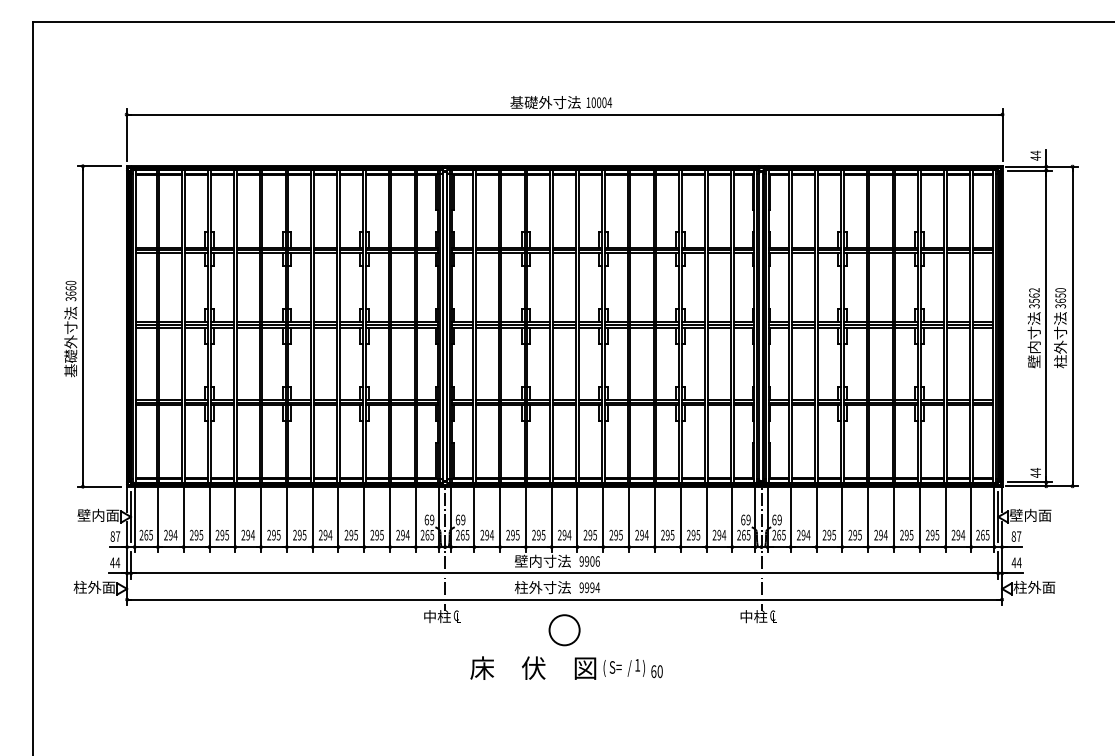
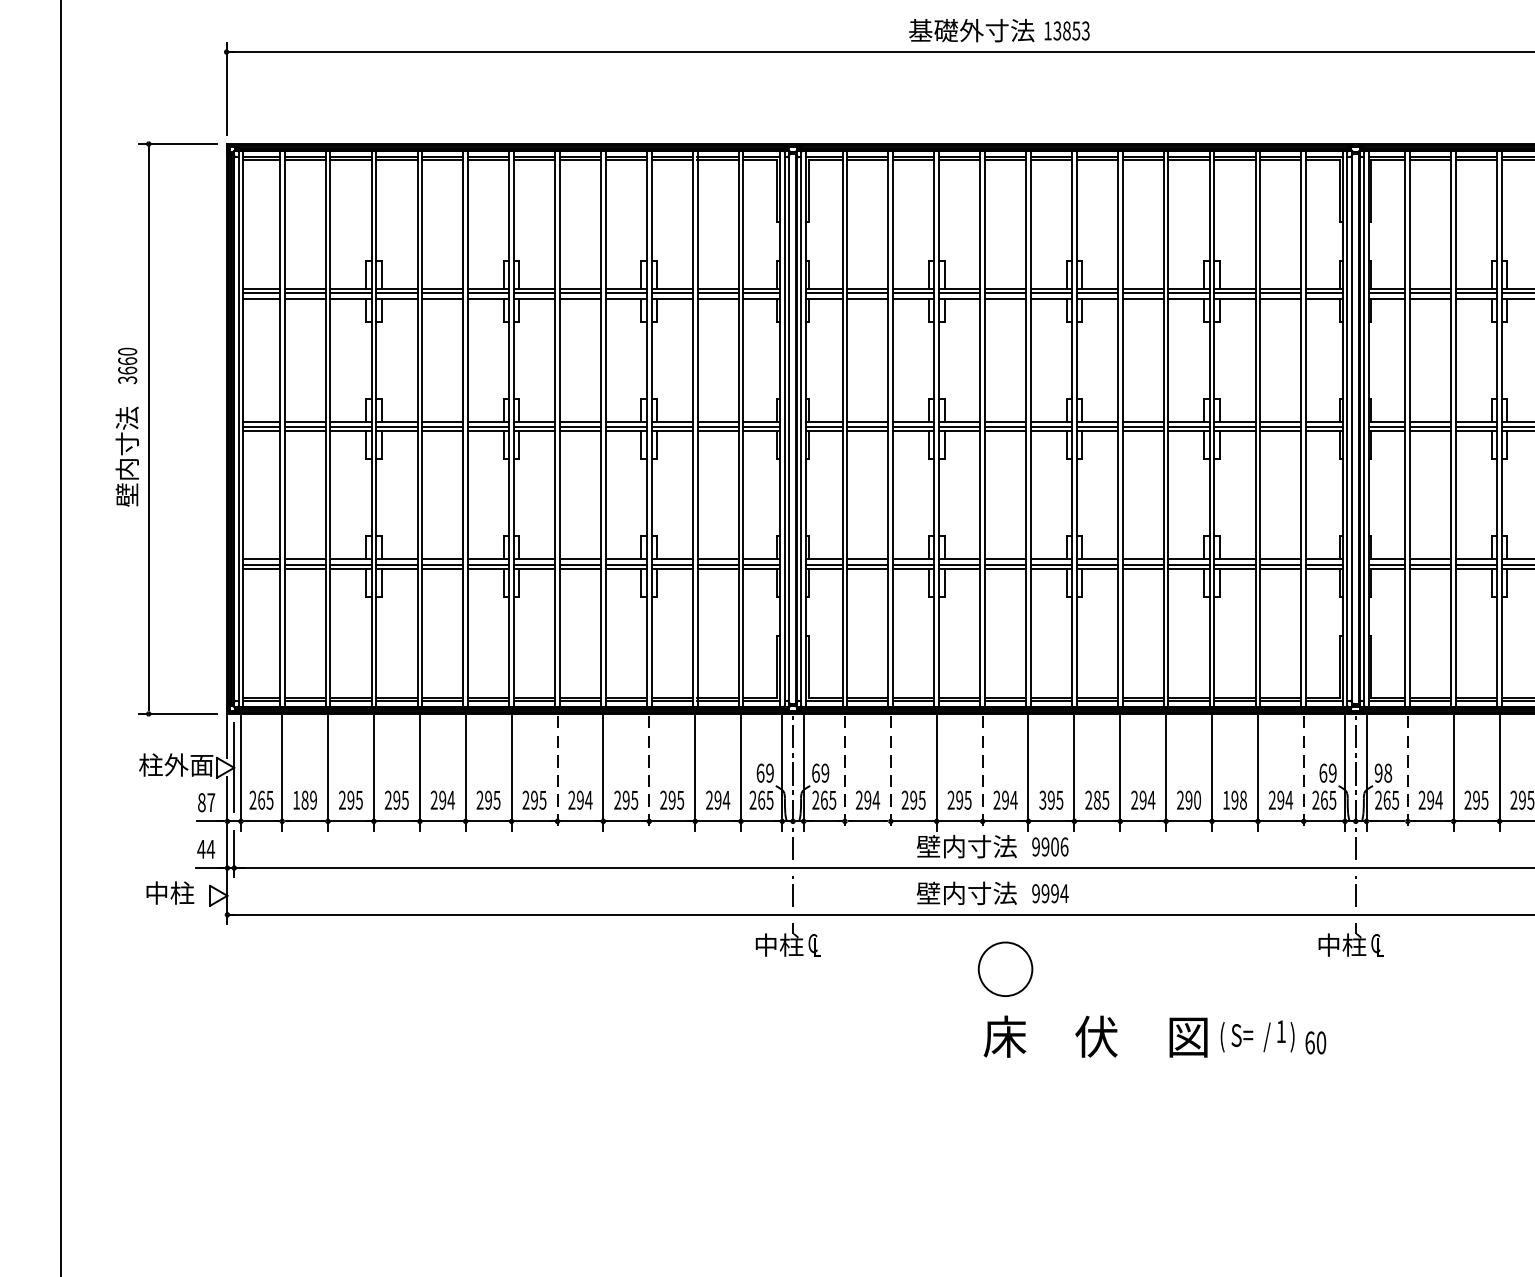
text: (601, 102) -> (1071, 30), 10004 -> 13853
text: (70, 341) -> (126, 455), 基礎外寸法 -> 壁内寸法
text: (91, 514) -> (164, 763), 壁内面 -> 柱外面
text: (776, 519) -> (1382, 772), 69 -> 98
line: (312, 520) -> (557, 774), solid -> dashed
line: (364, 520) -> (649, 774), solid -> dashed
line: (474, 520) -> (845, 774), solid -> dashed
line: (500, 520) -> (891, 774), solid -> dashed
line: (551, 520) -> (982, 774), solid -> dashed
line: (732, 520) -> (1304, 774), solid -> dashed
line: (790, 520) -> (1407, 774), solid -> dashed
text: (170, 534) -> (304, 798), 294 -> 189
text: (672, 534) -> (1197, 798), 295 -> 290
text: (693, 534) -> (1234, 798), 295 -> 198
text: (585, 535) -> (1042, 800), 295 -> 395
text: (616, 535) -> (1097, 800), 295 -> 285
text: (94, 586) -> (169, 891), 柱外面 -> 中柱
text: (528, 587) -> (941, 893), 柱外寸法 -> 壁内寸法
text: (566, 667) -> (1154, 1035), moved

